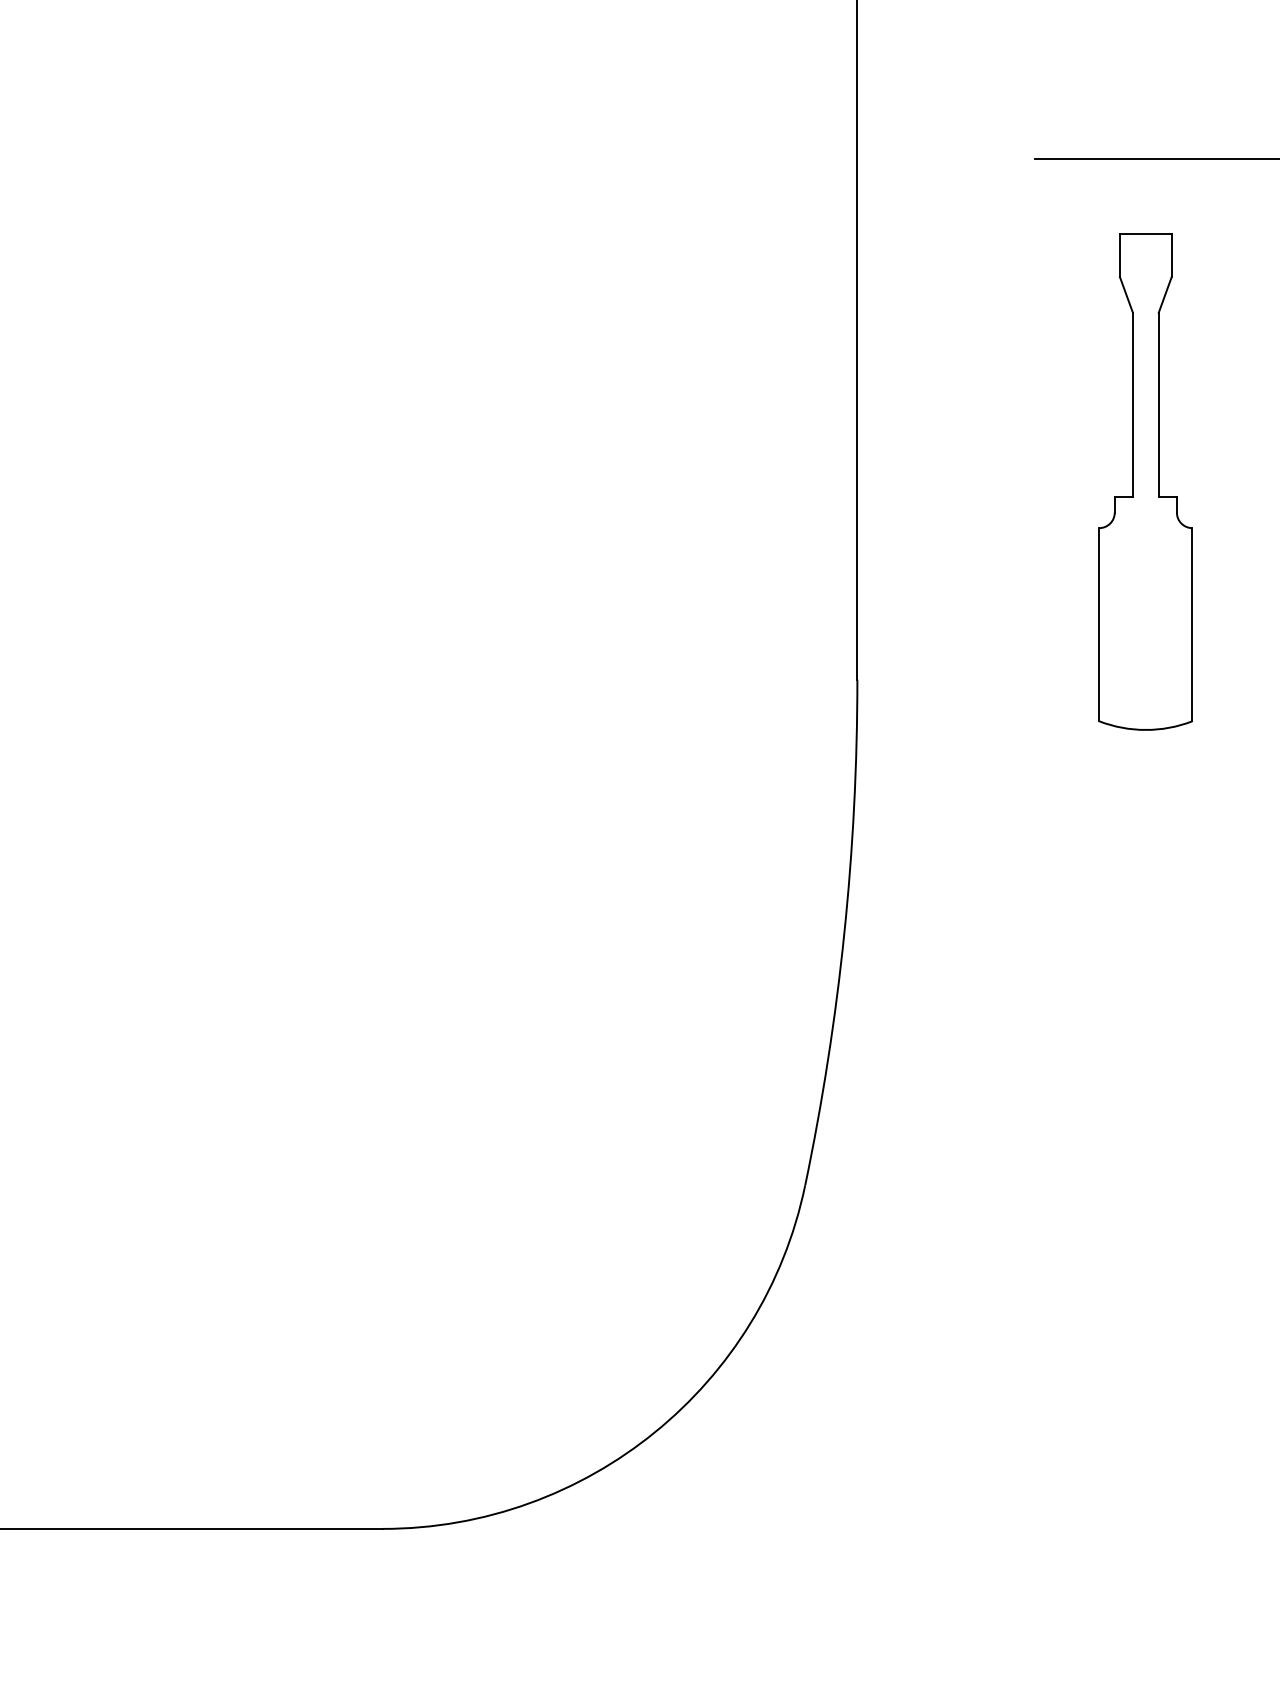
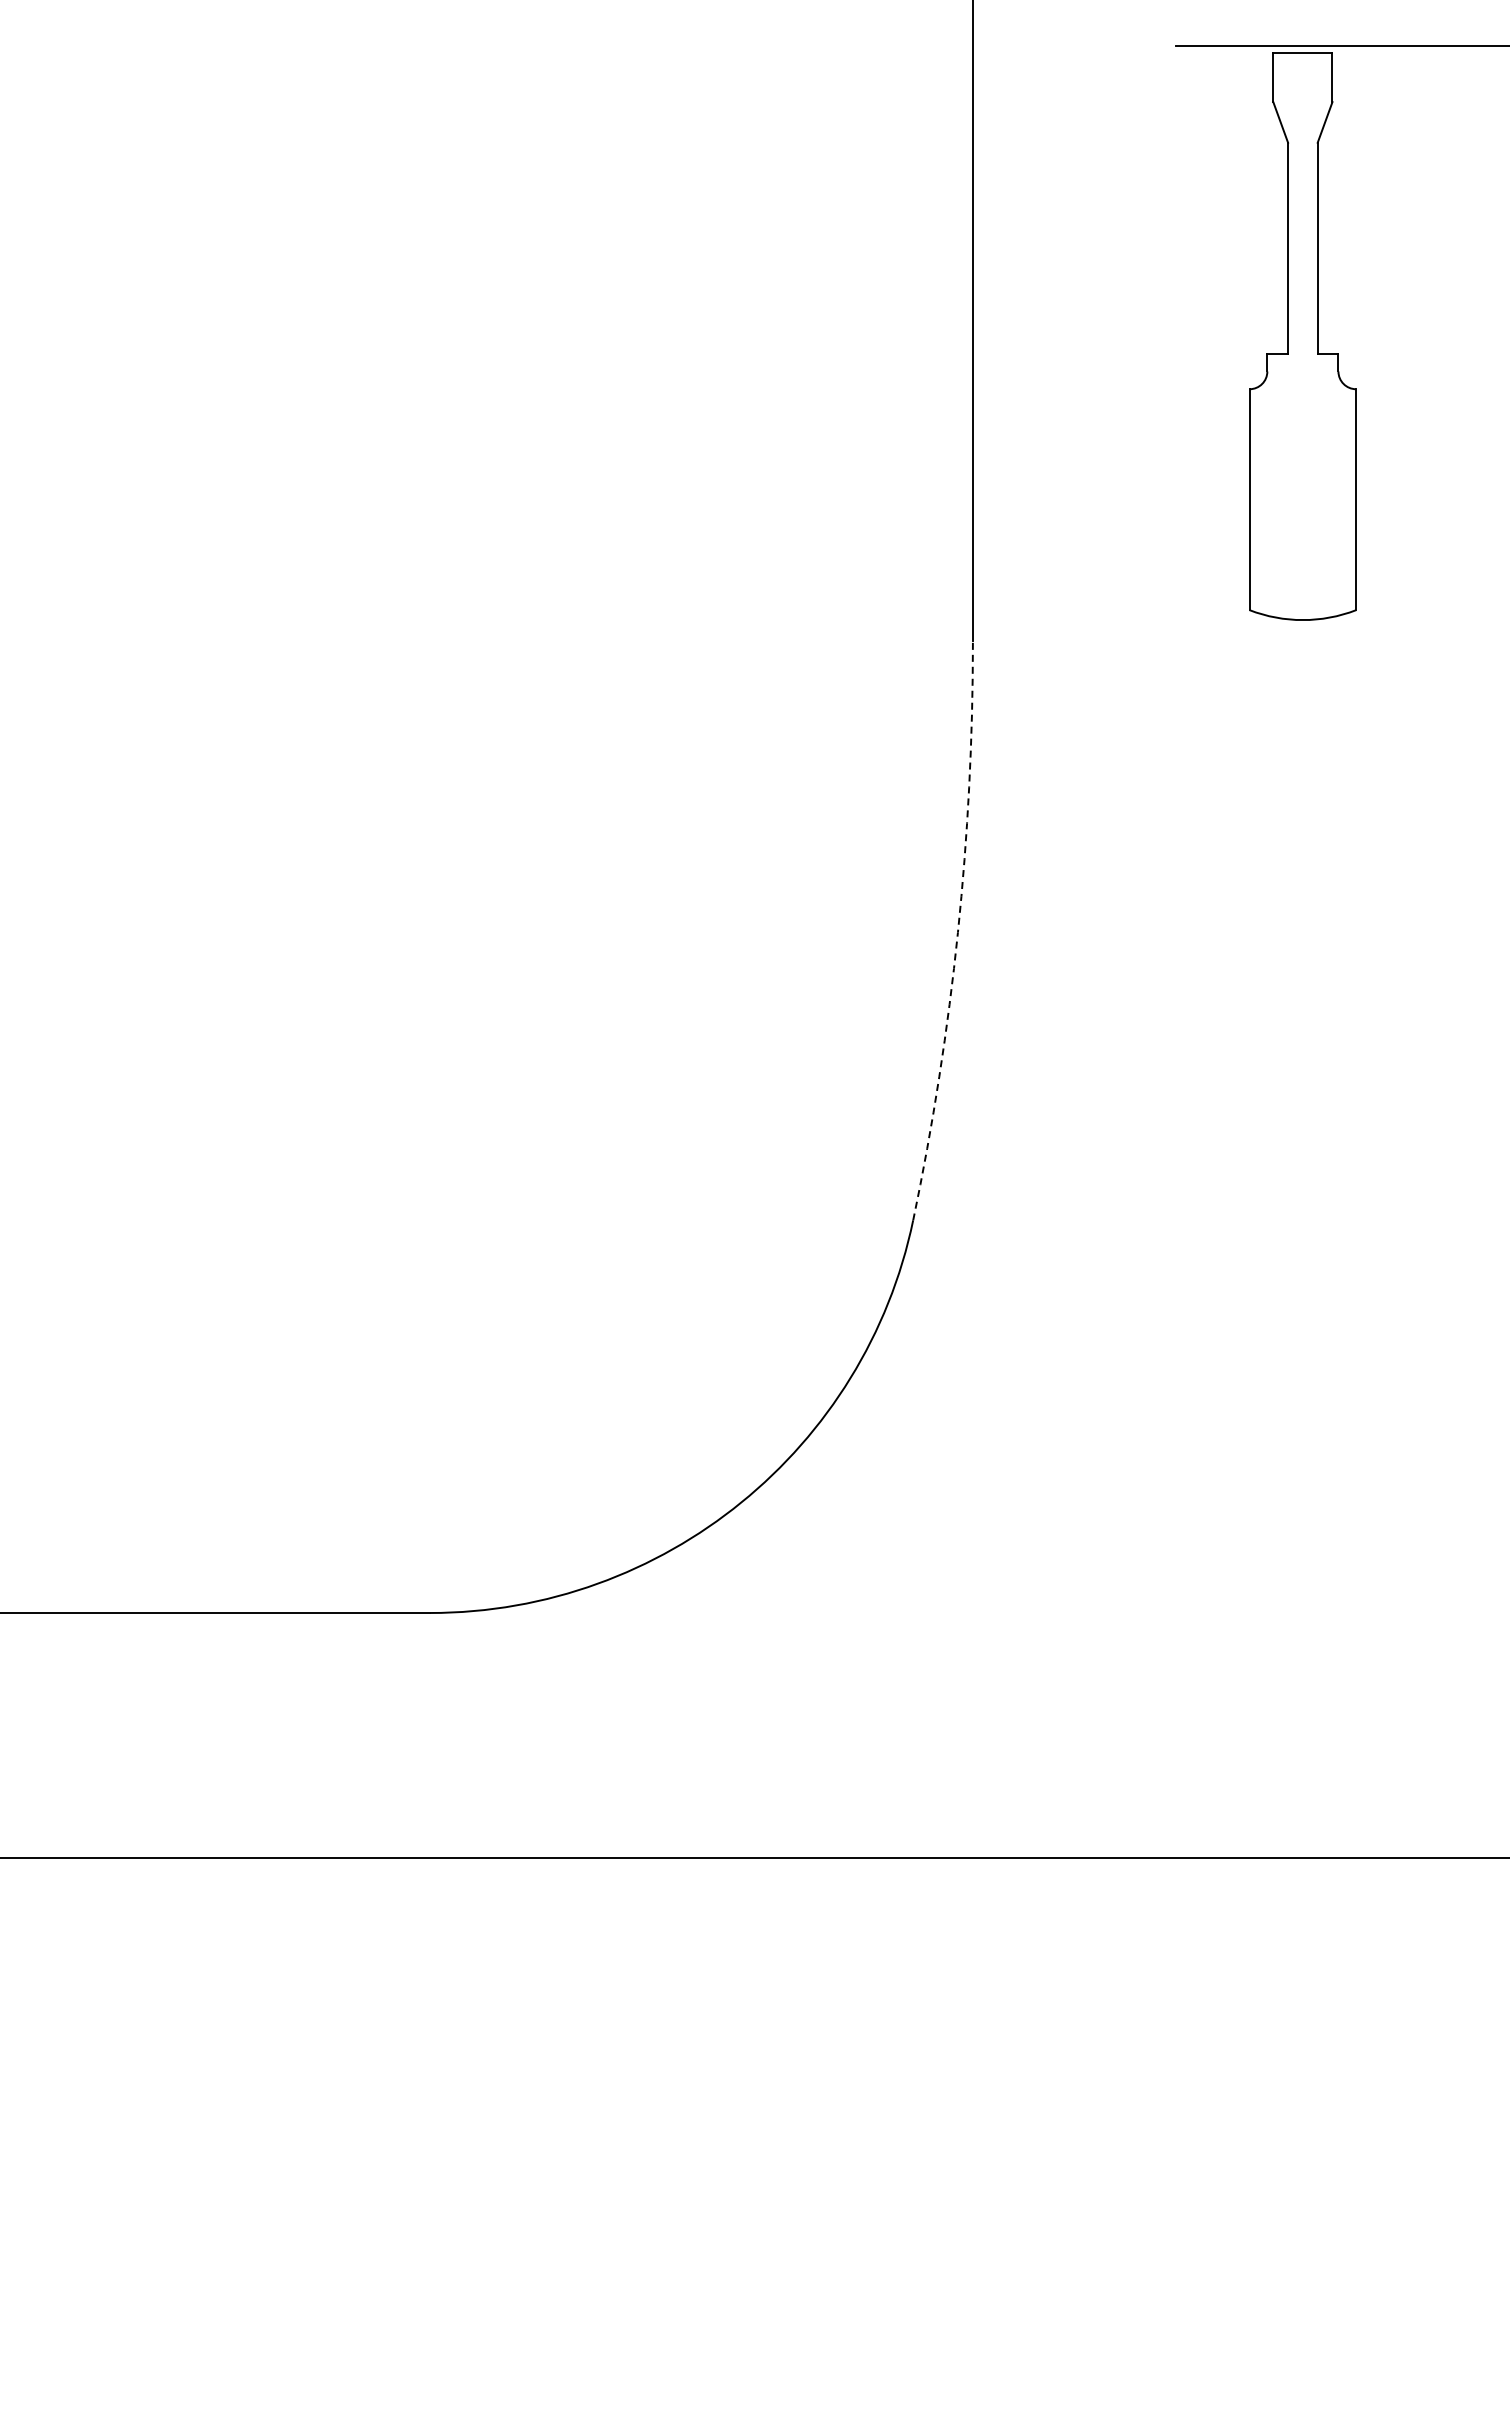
part: (1145, 482) -> (1302, 336), moved
arc: (843, 934) -> (957, 932), solid -> dashed

